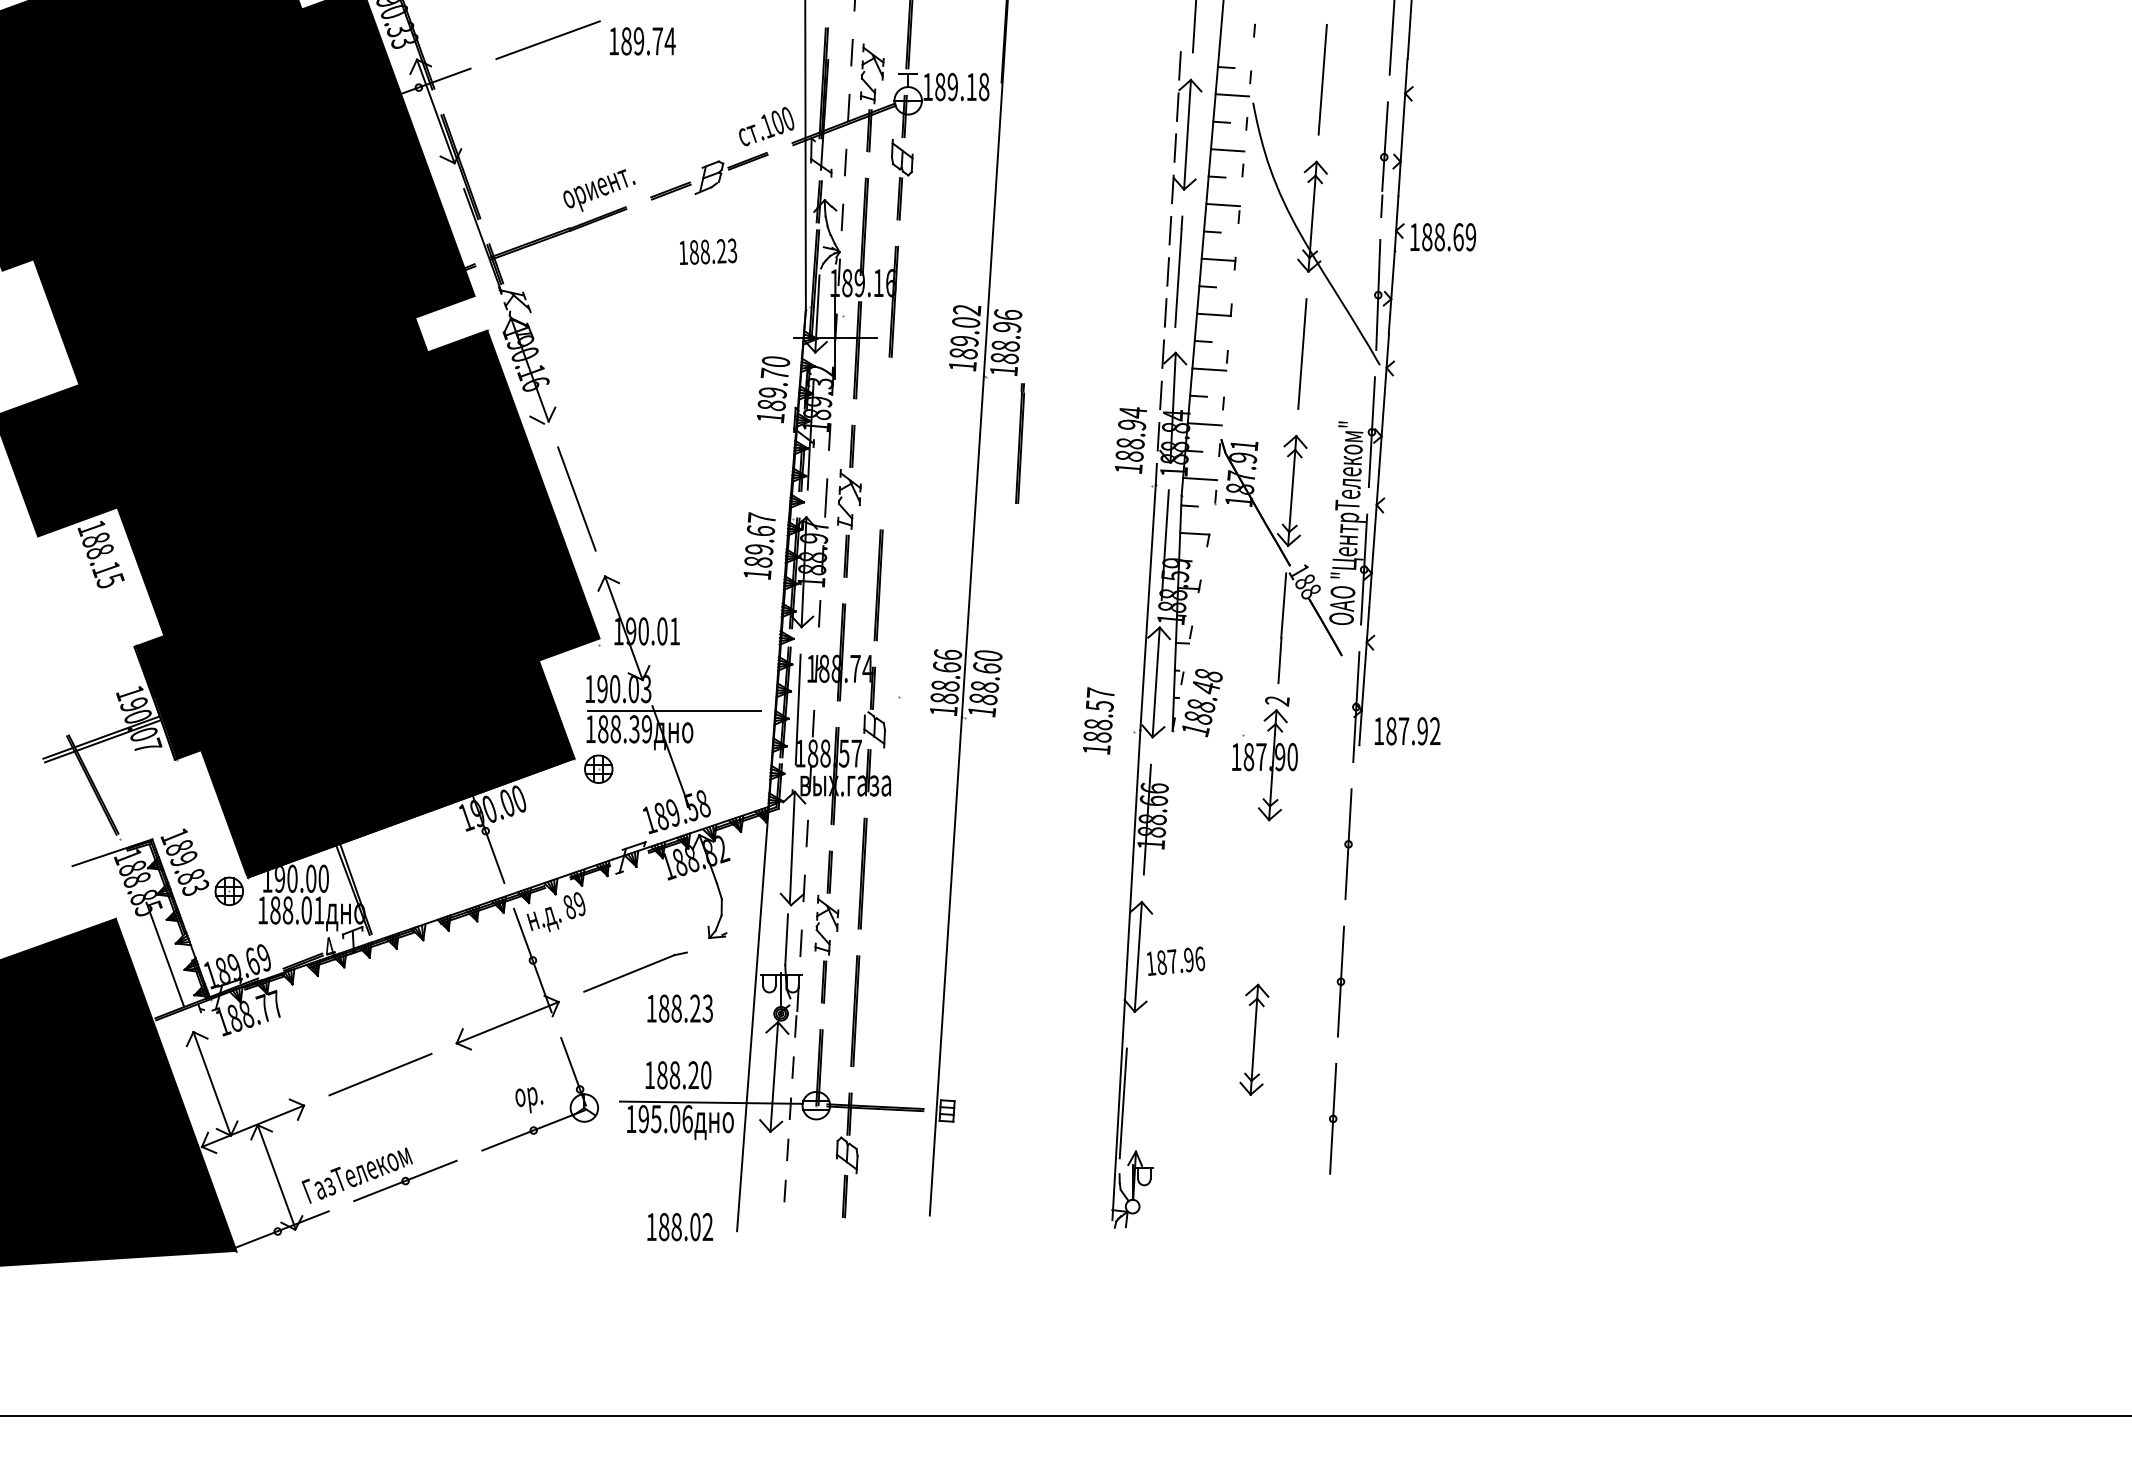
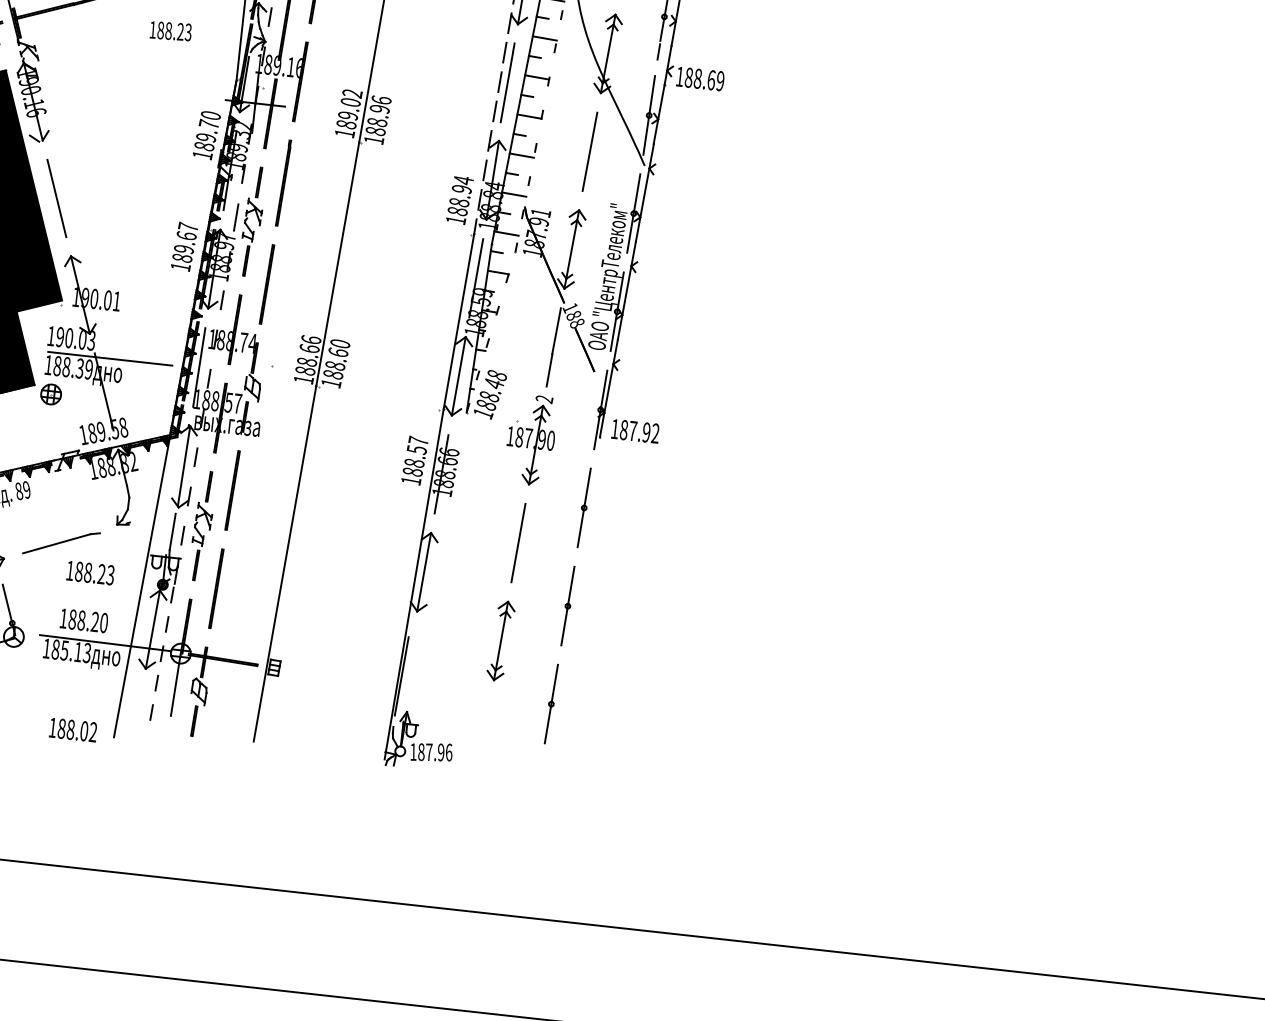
part: (1019, 443) -> (283, 183), moved
text: (1098, 720) -> (414, 460), moved
line: (1263, 902) -> (518, 543), added
text: (1176, 960) -> (432, 751), moved
text: (665, 1119) -> (71, 651), 195.06 -> 185.13
line: (814, 1149) -> (176, 684), added

